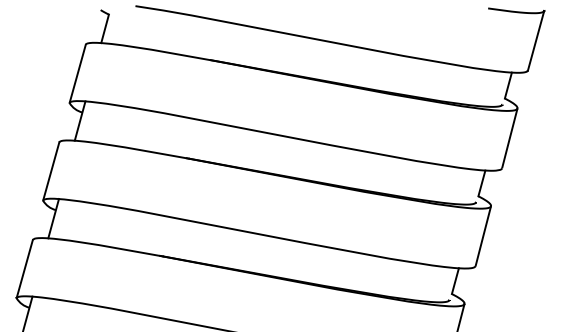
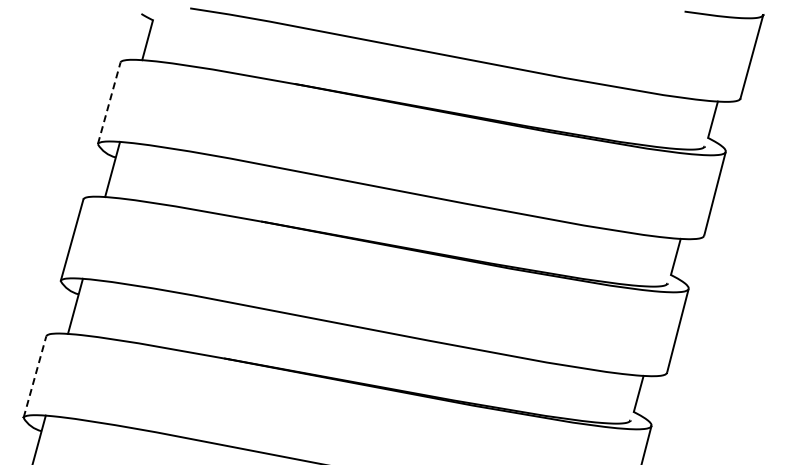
line: (77, 73) -> (109, 102), solid -> dashed
line: (25, 268) -> (35, 376), solid -> dashed

